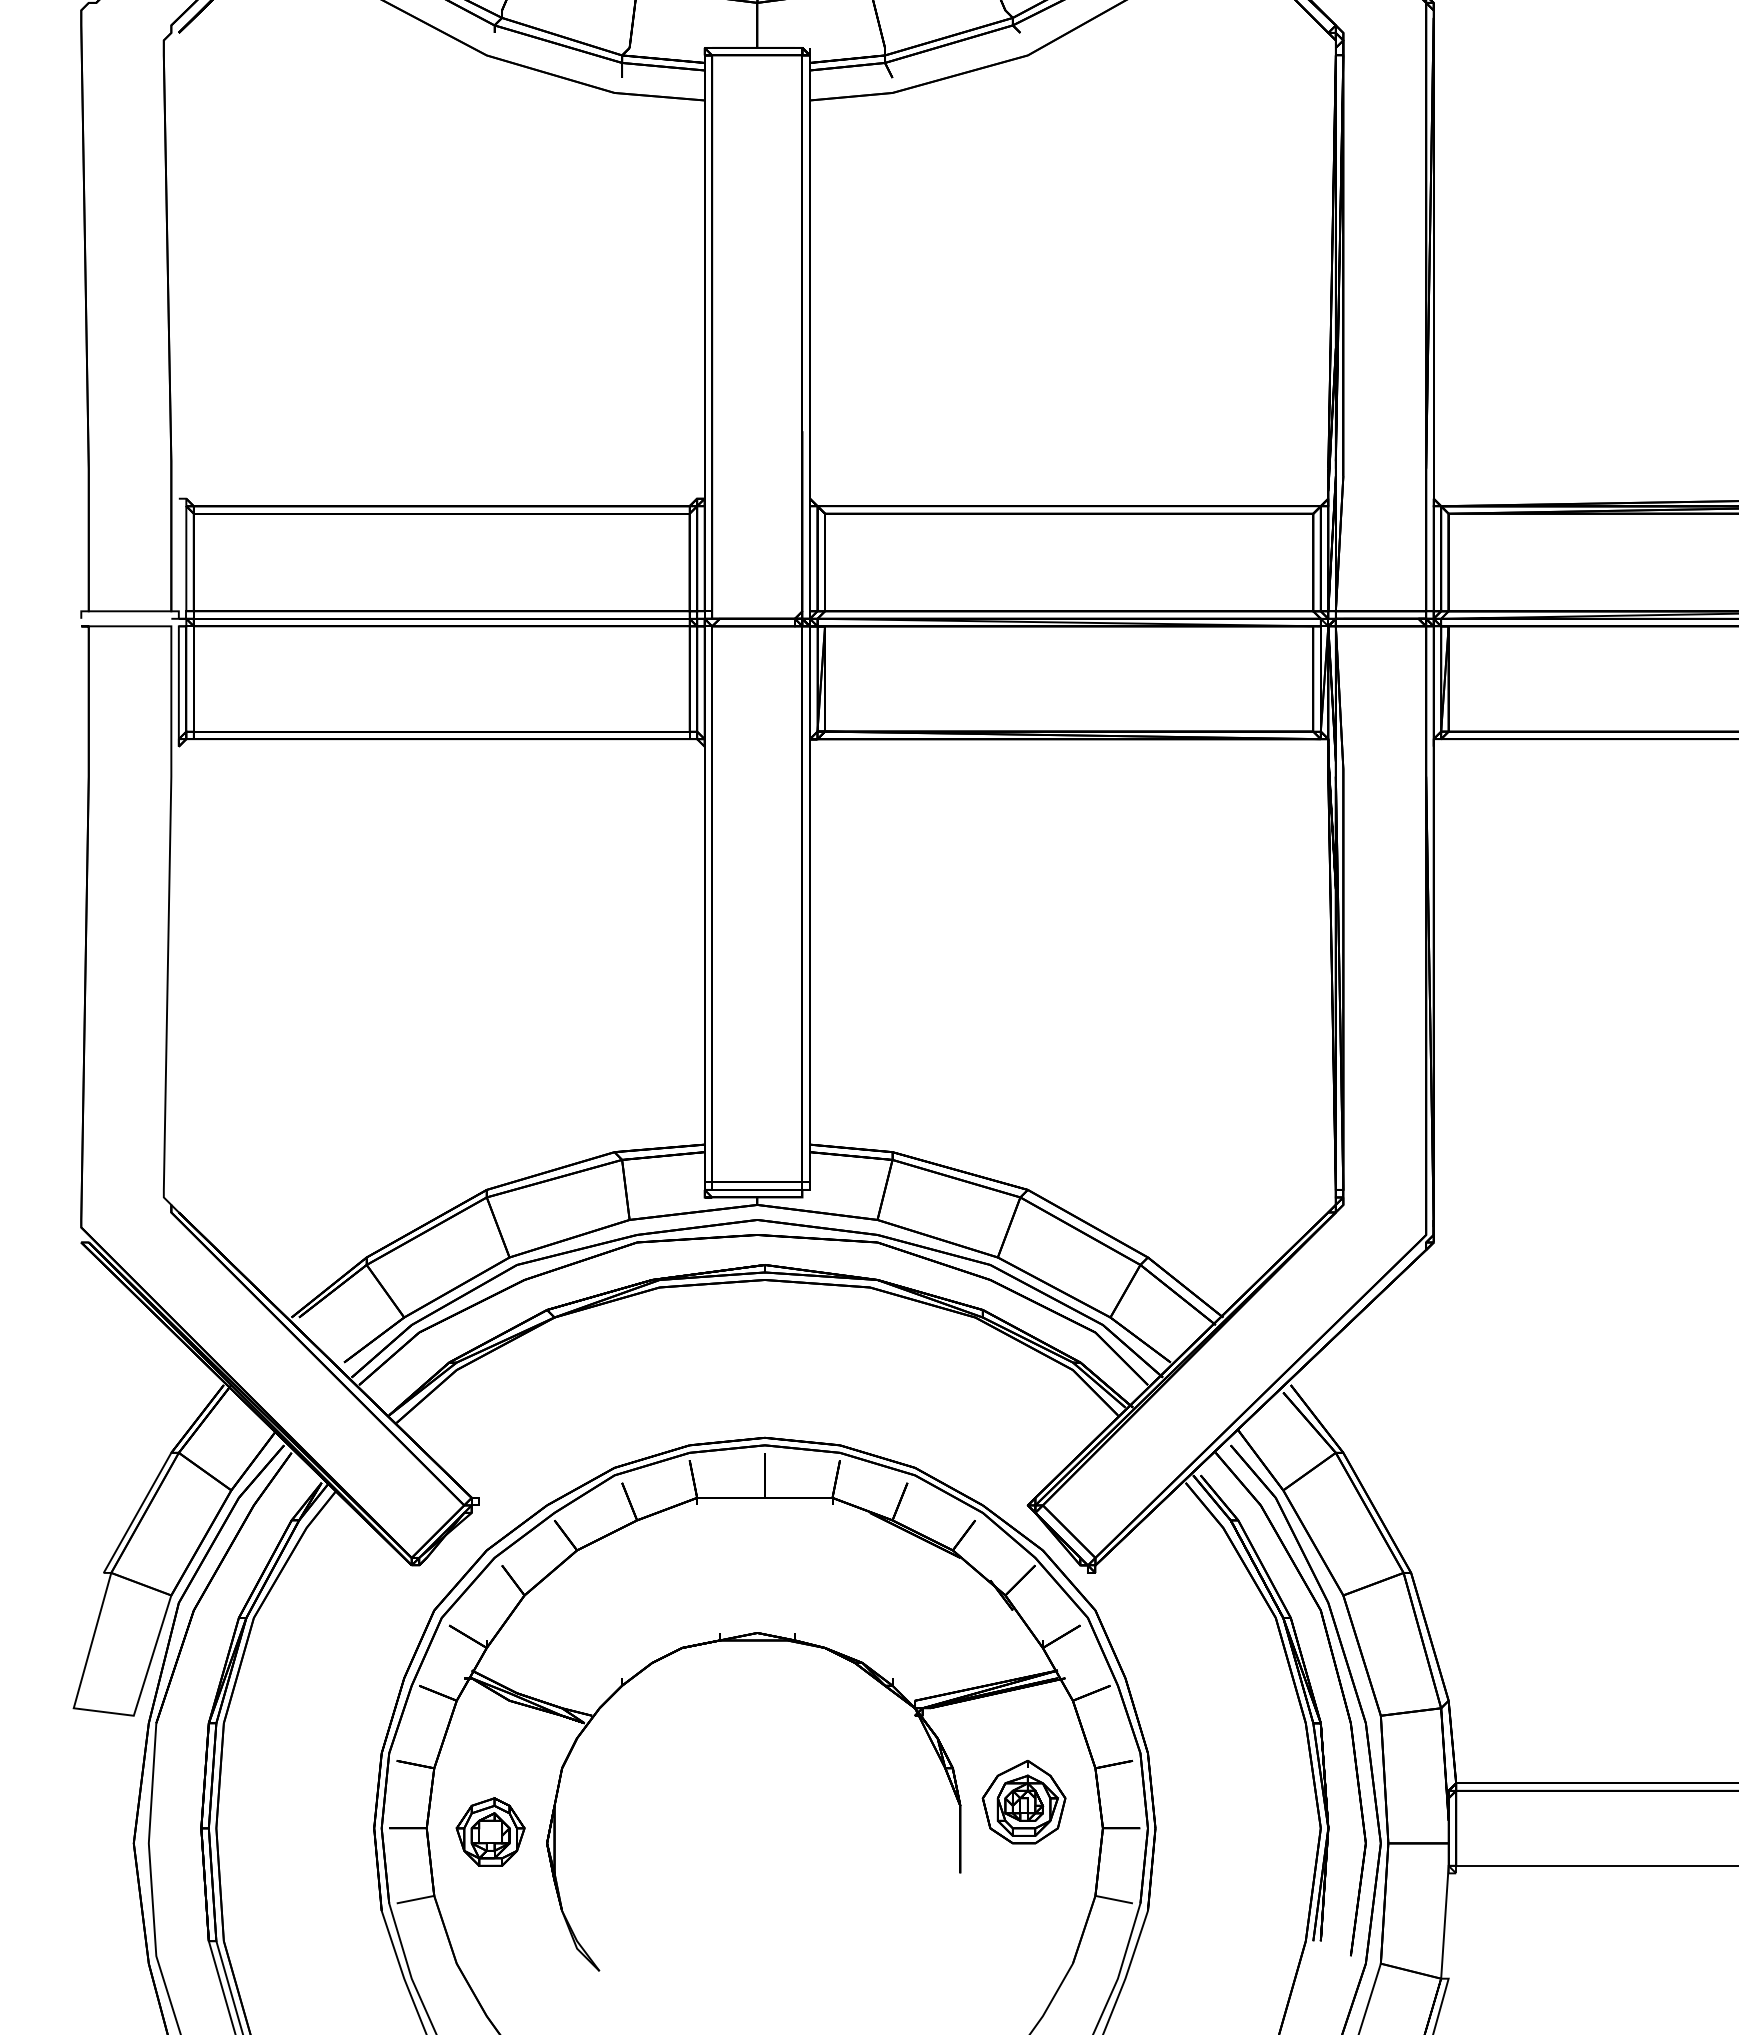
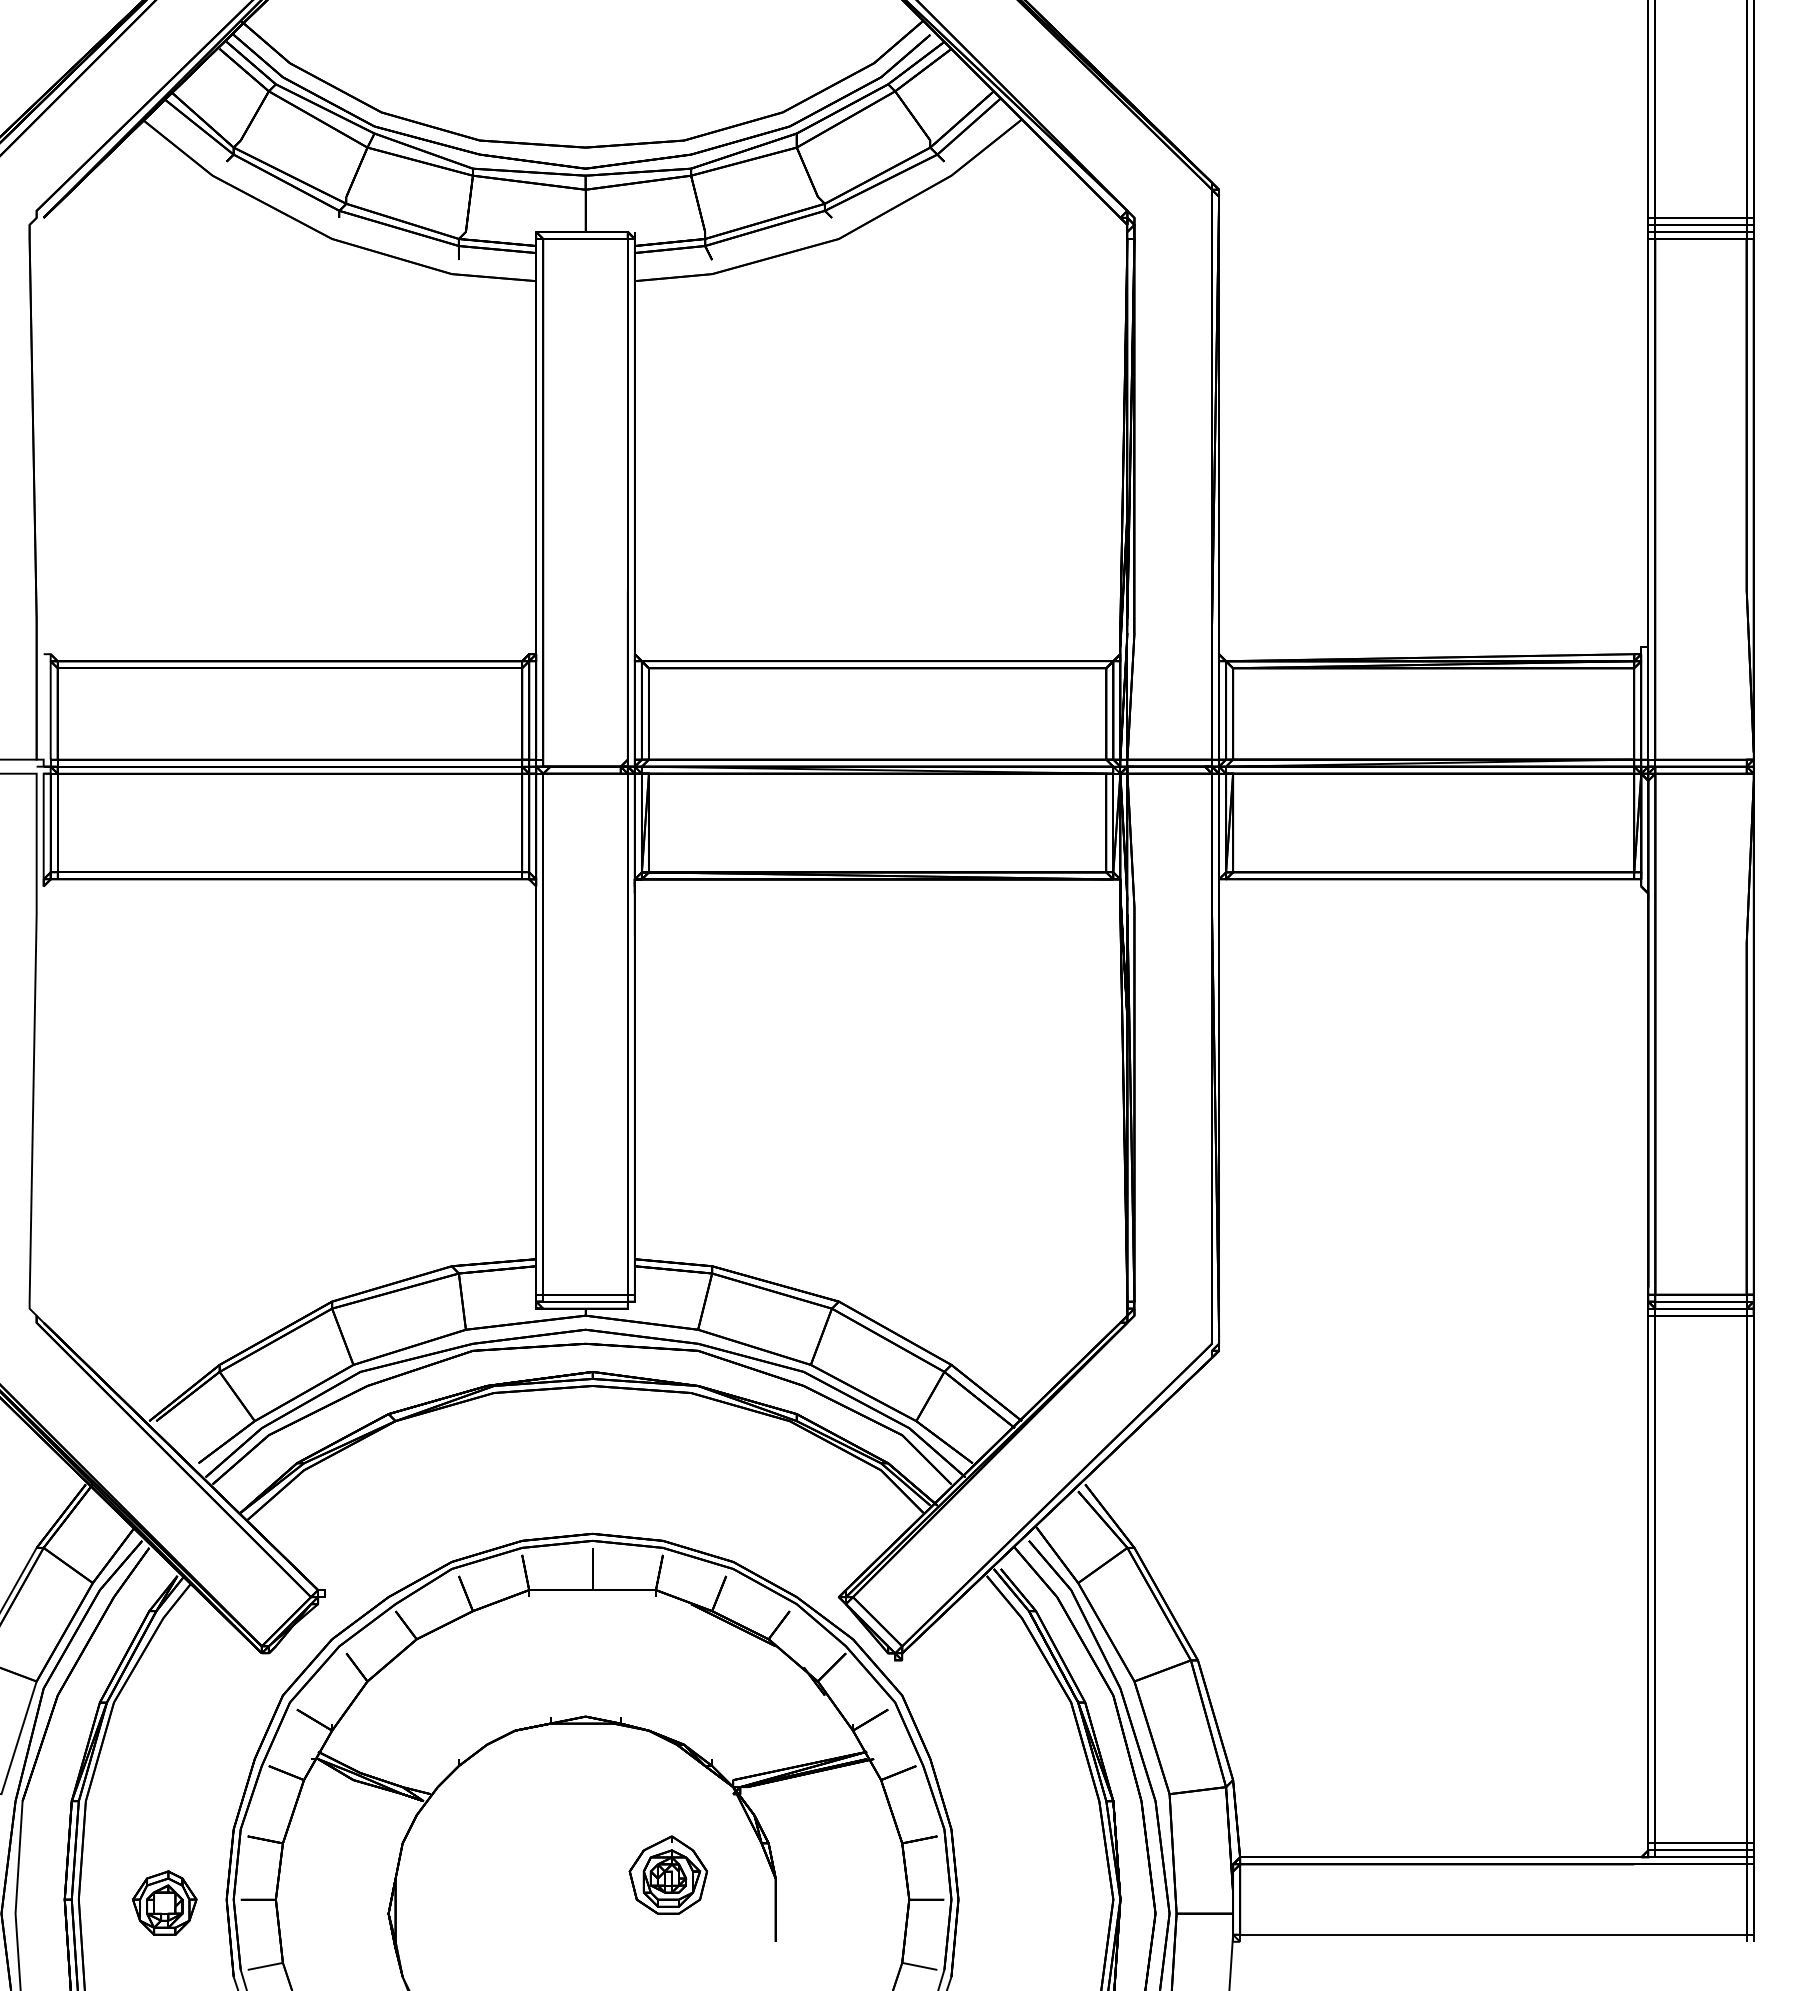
part: (1024, 1801) -> (668, 1874), moved
part: (490, 1831) -> (164, 1902), moved

